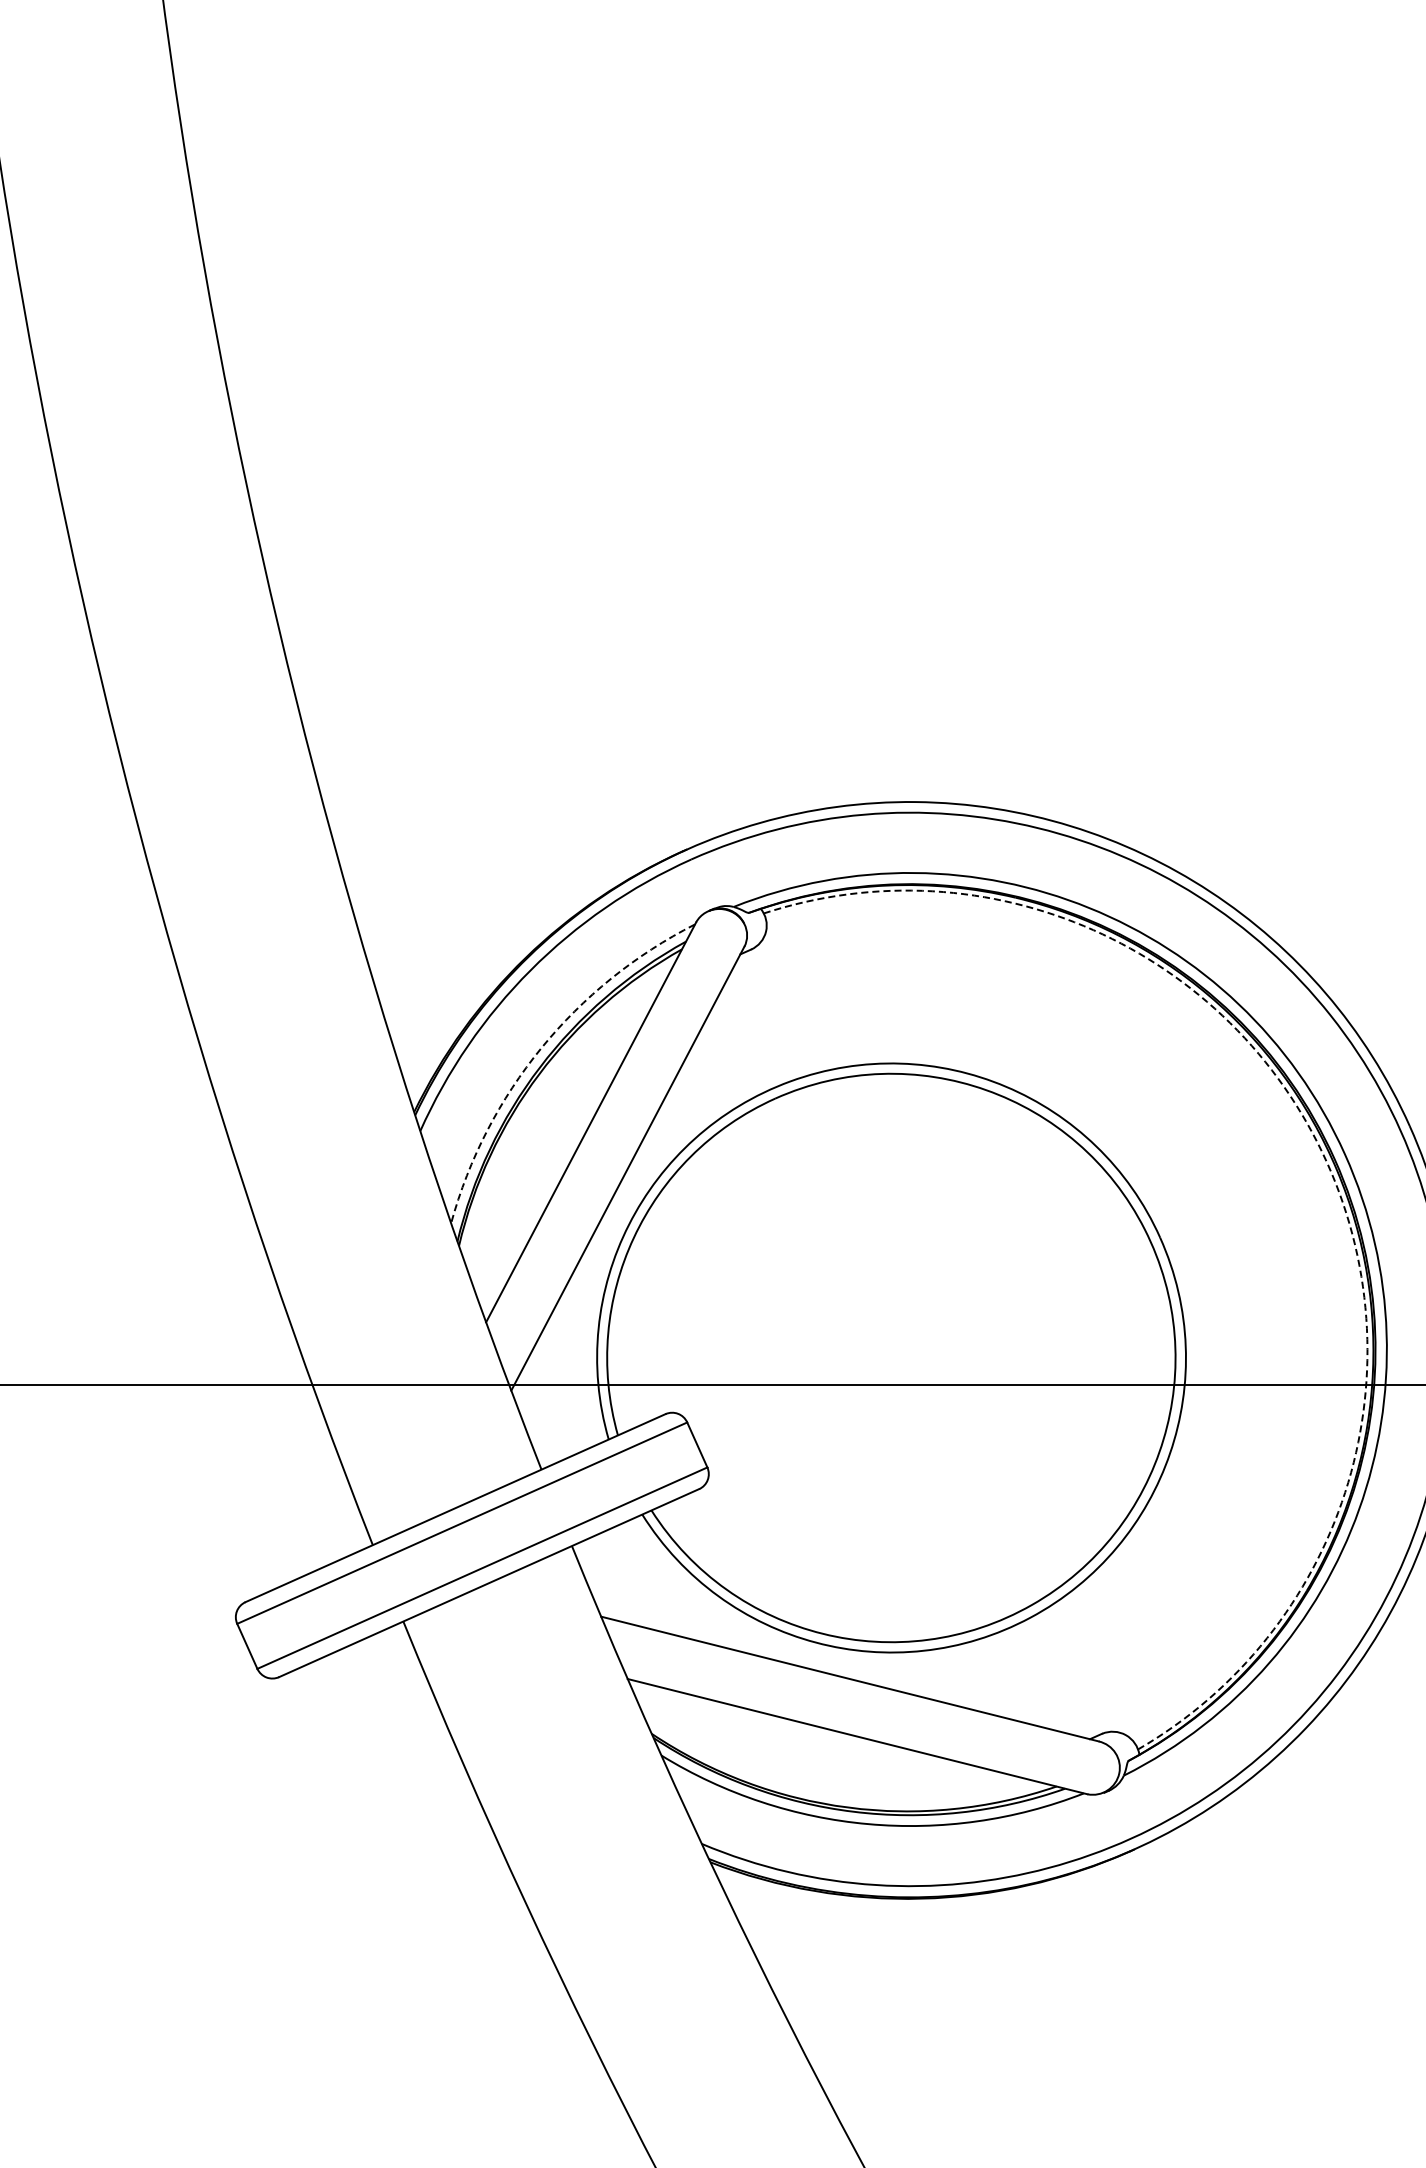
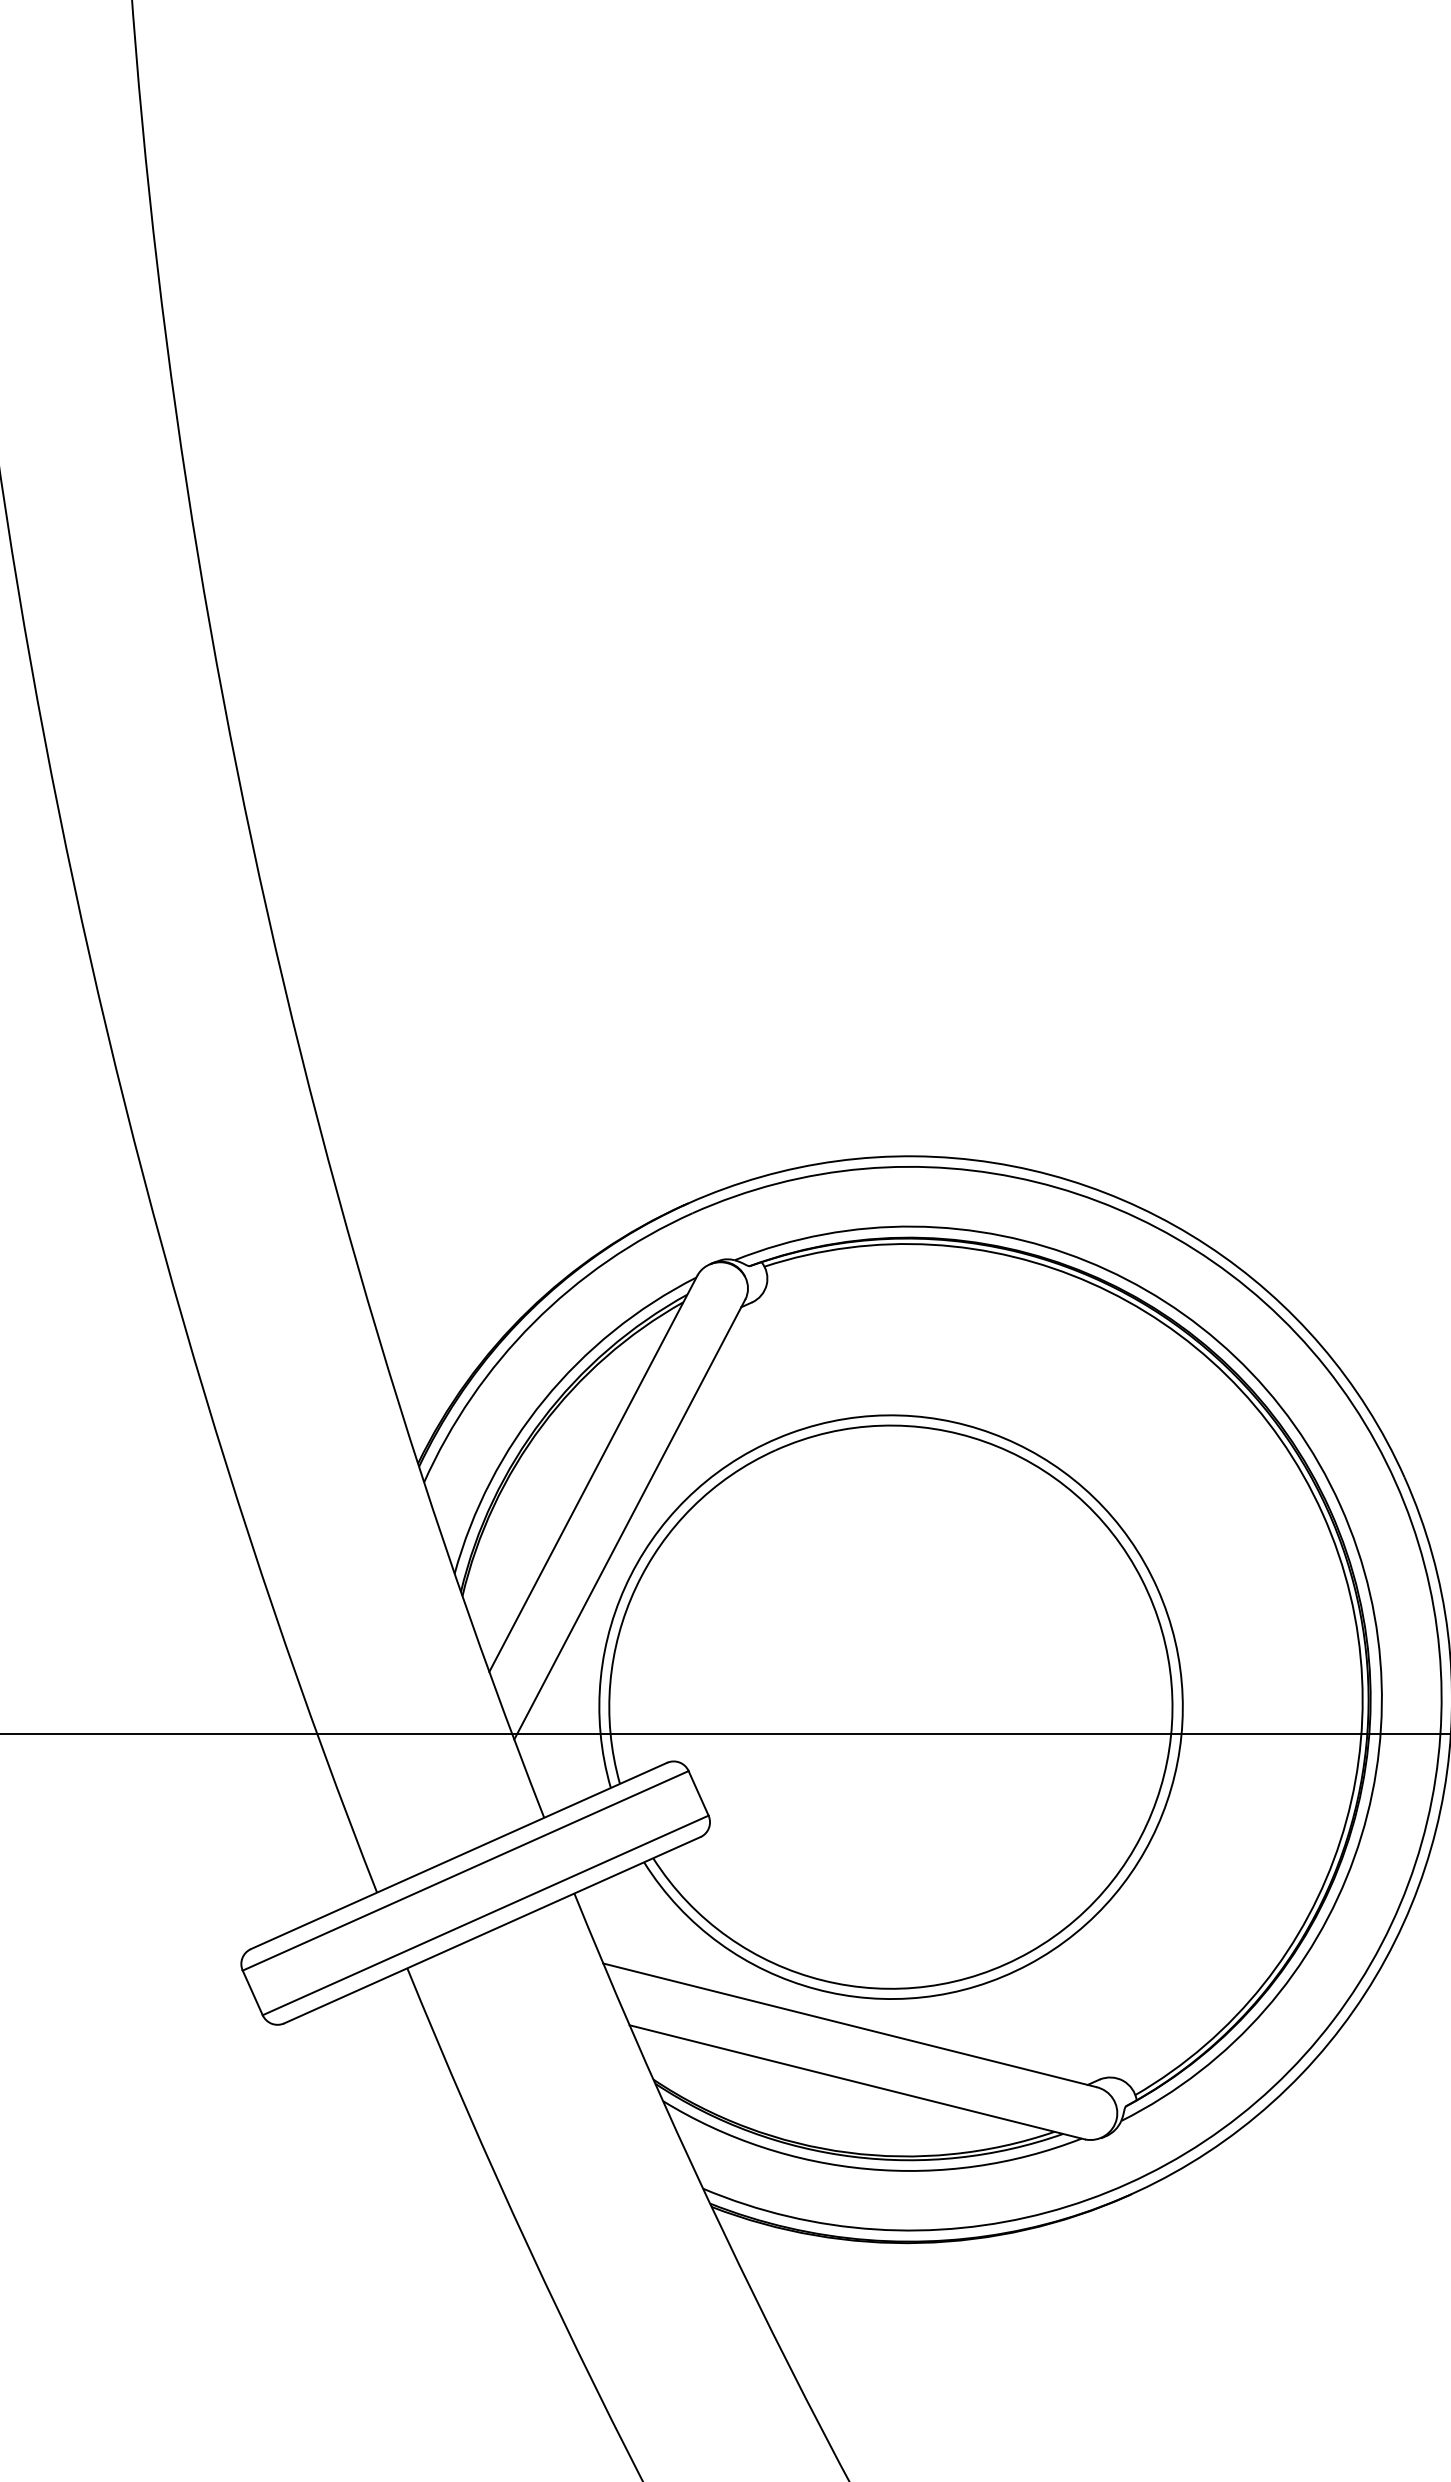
arc: (541, 1048) -> (544, 1400), dashed -> solid
arc: (1326, 1163) -> (1322, 1514), dashed -> solid

